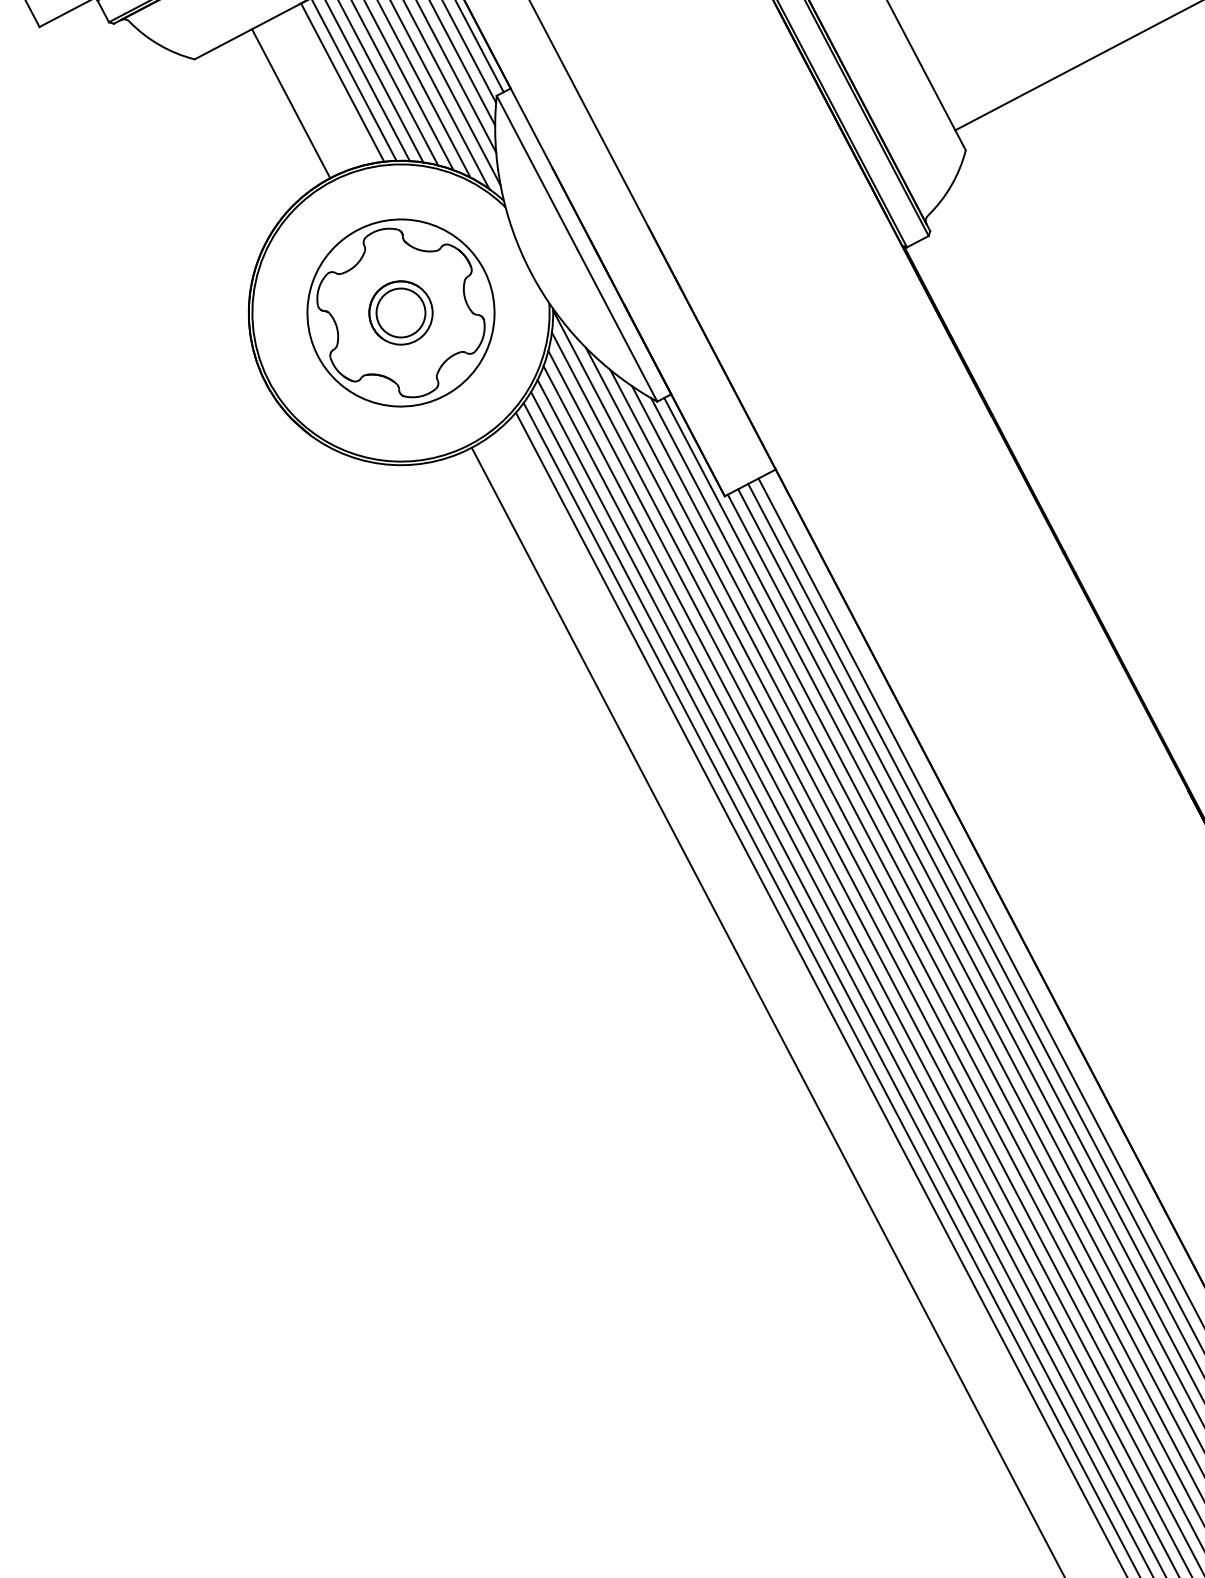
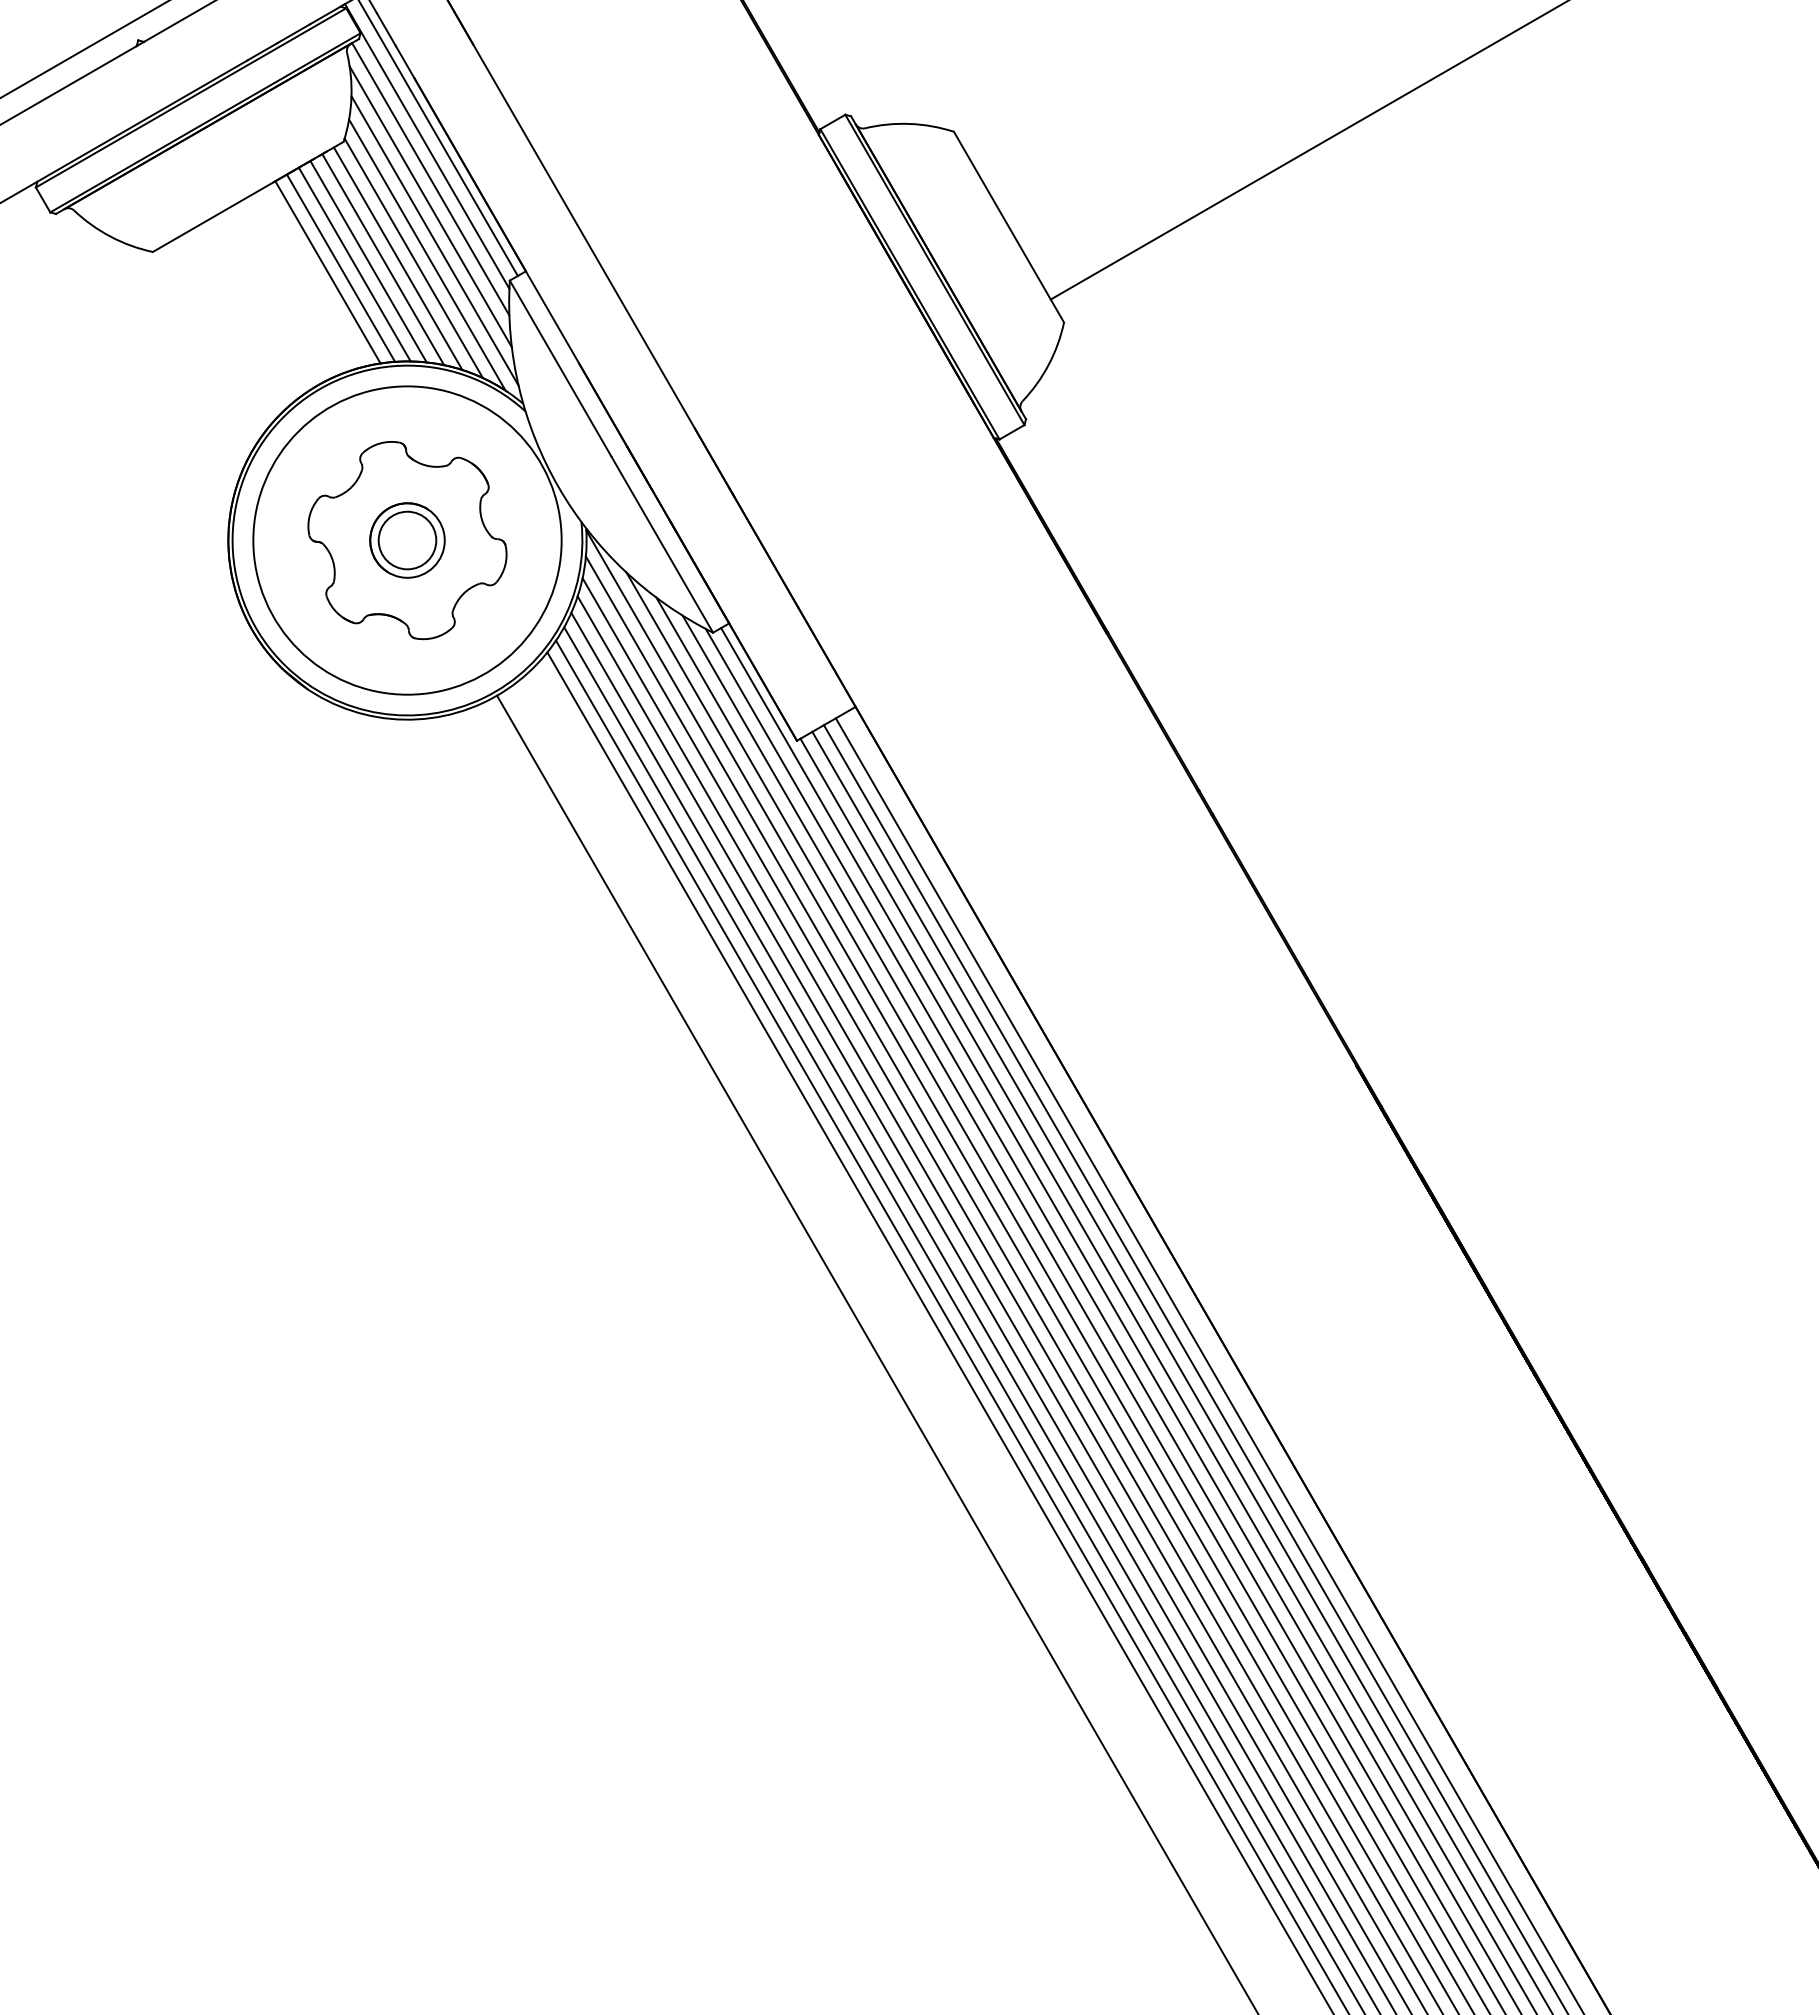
line: (290, 103) -> (267, 299), removed
circle: (401, 312) -> (407, 540), size x1.4

